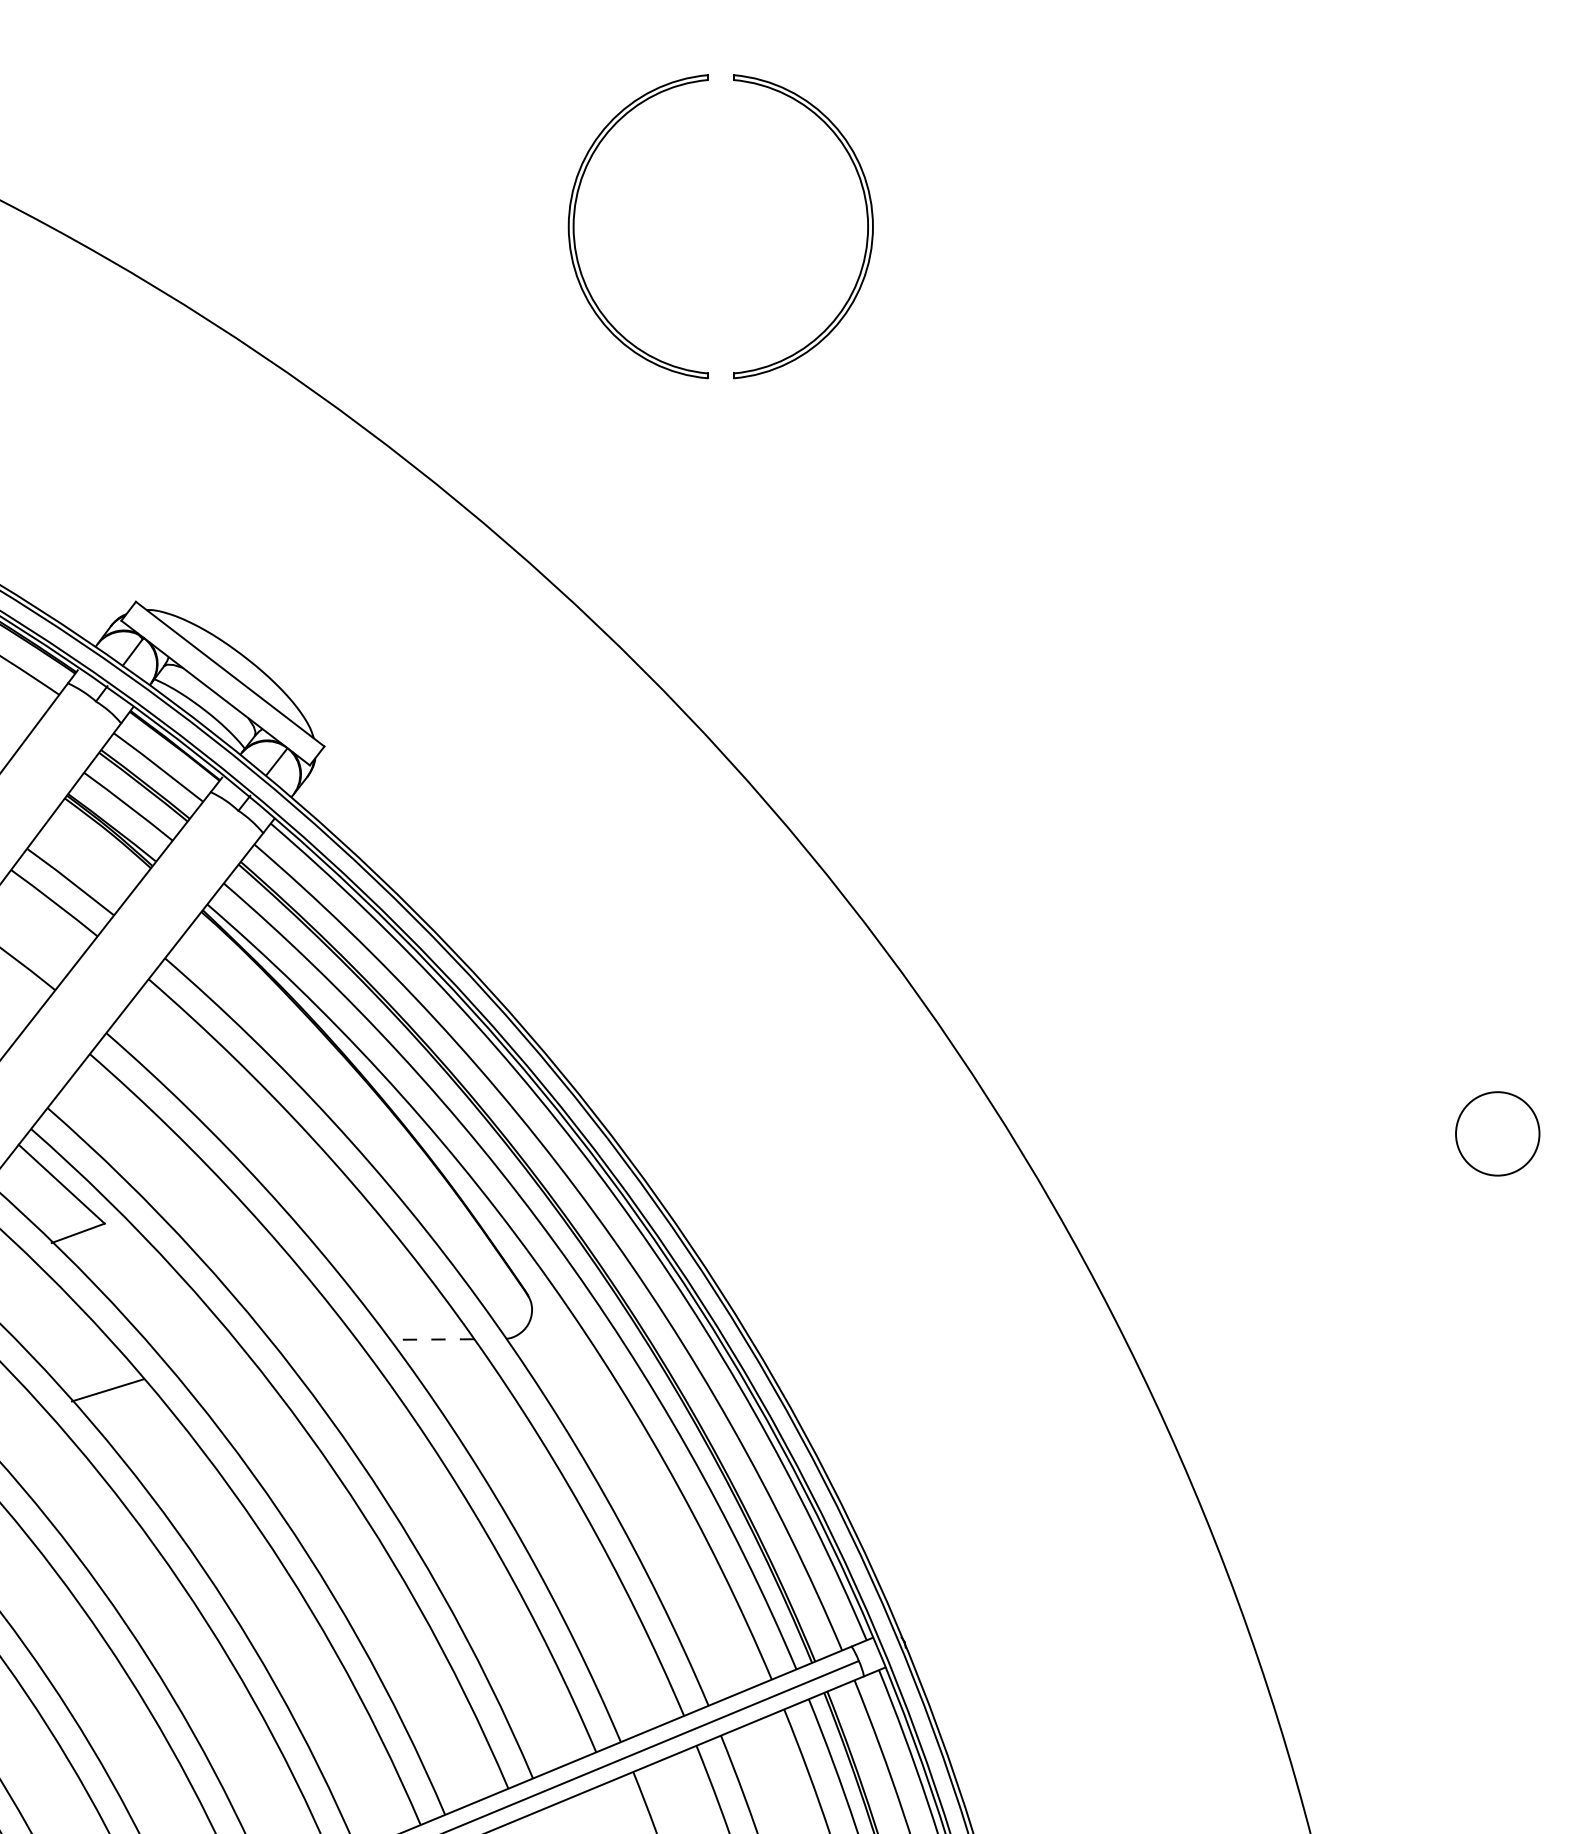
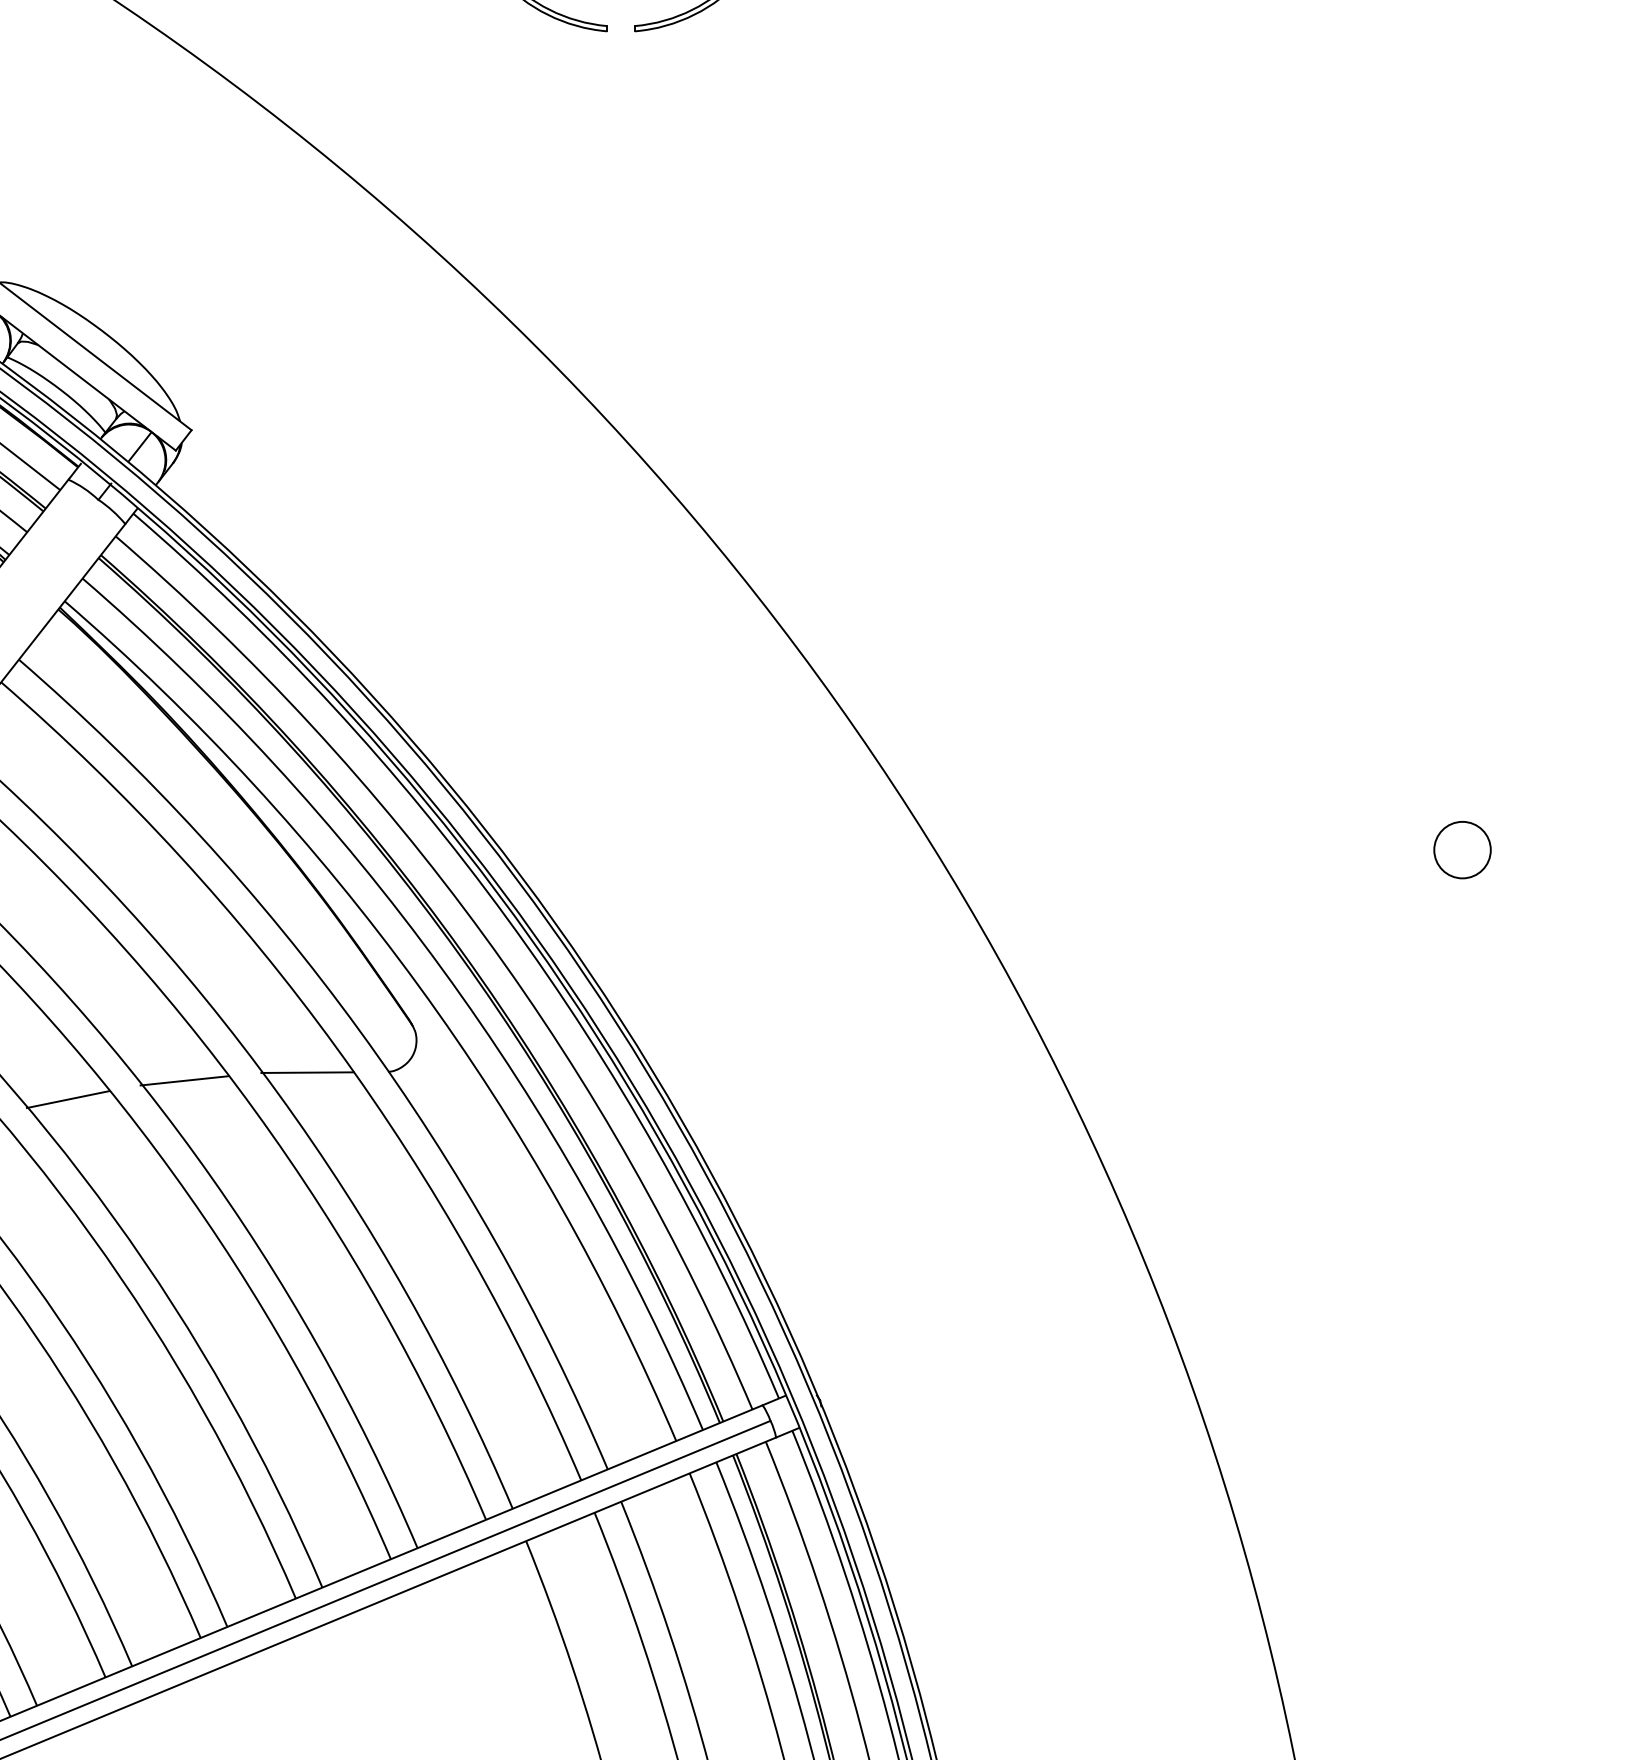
circle: (1497, 1134) -> (1462, 850), size x0.62
line: (431, 1339) -> (307, 1072), dashed -> solid
line: (317, 1346) -> (184, 1080), added
line: (210, 1364) -> (68, 1099), added

